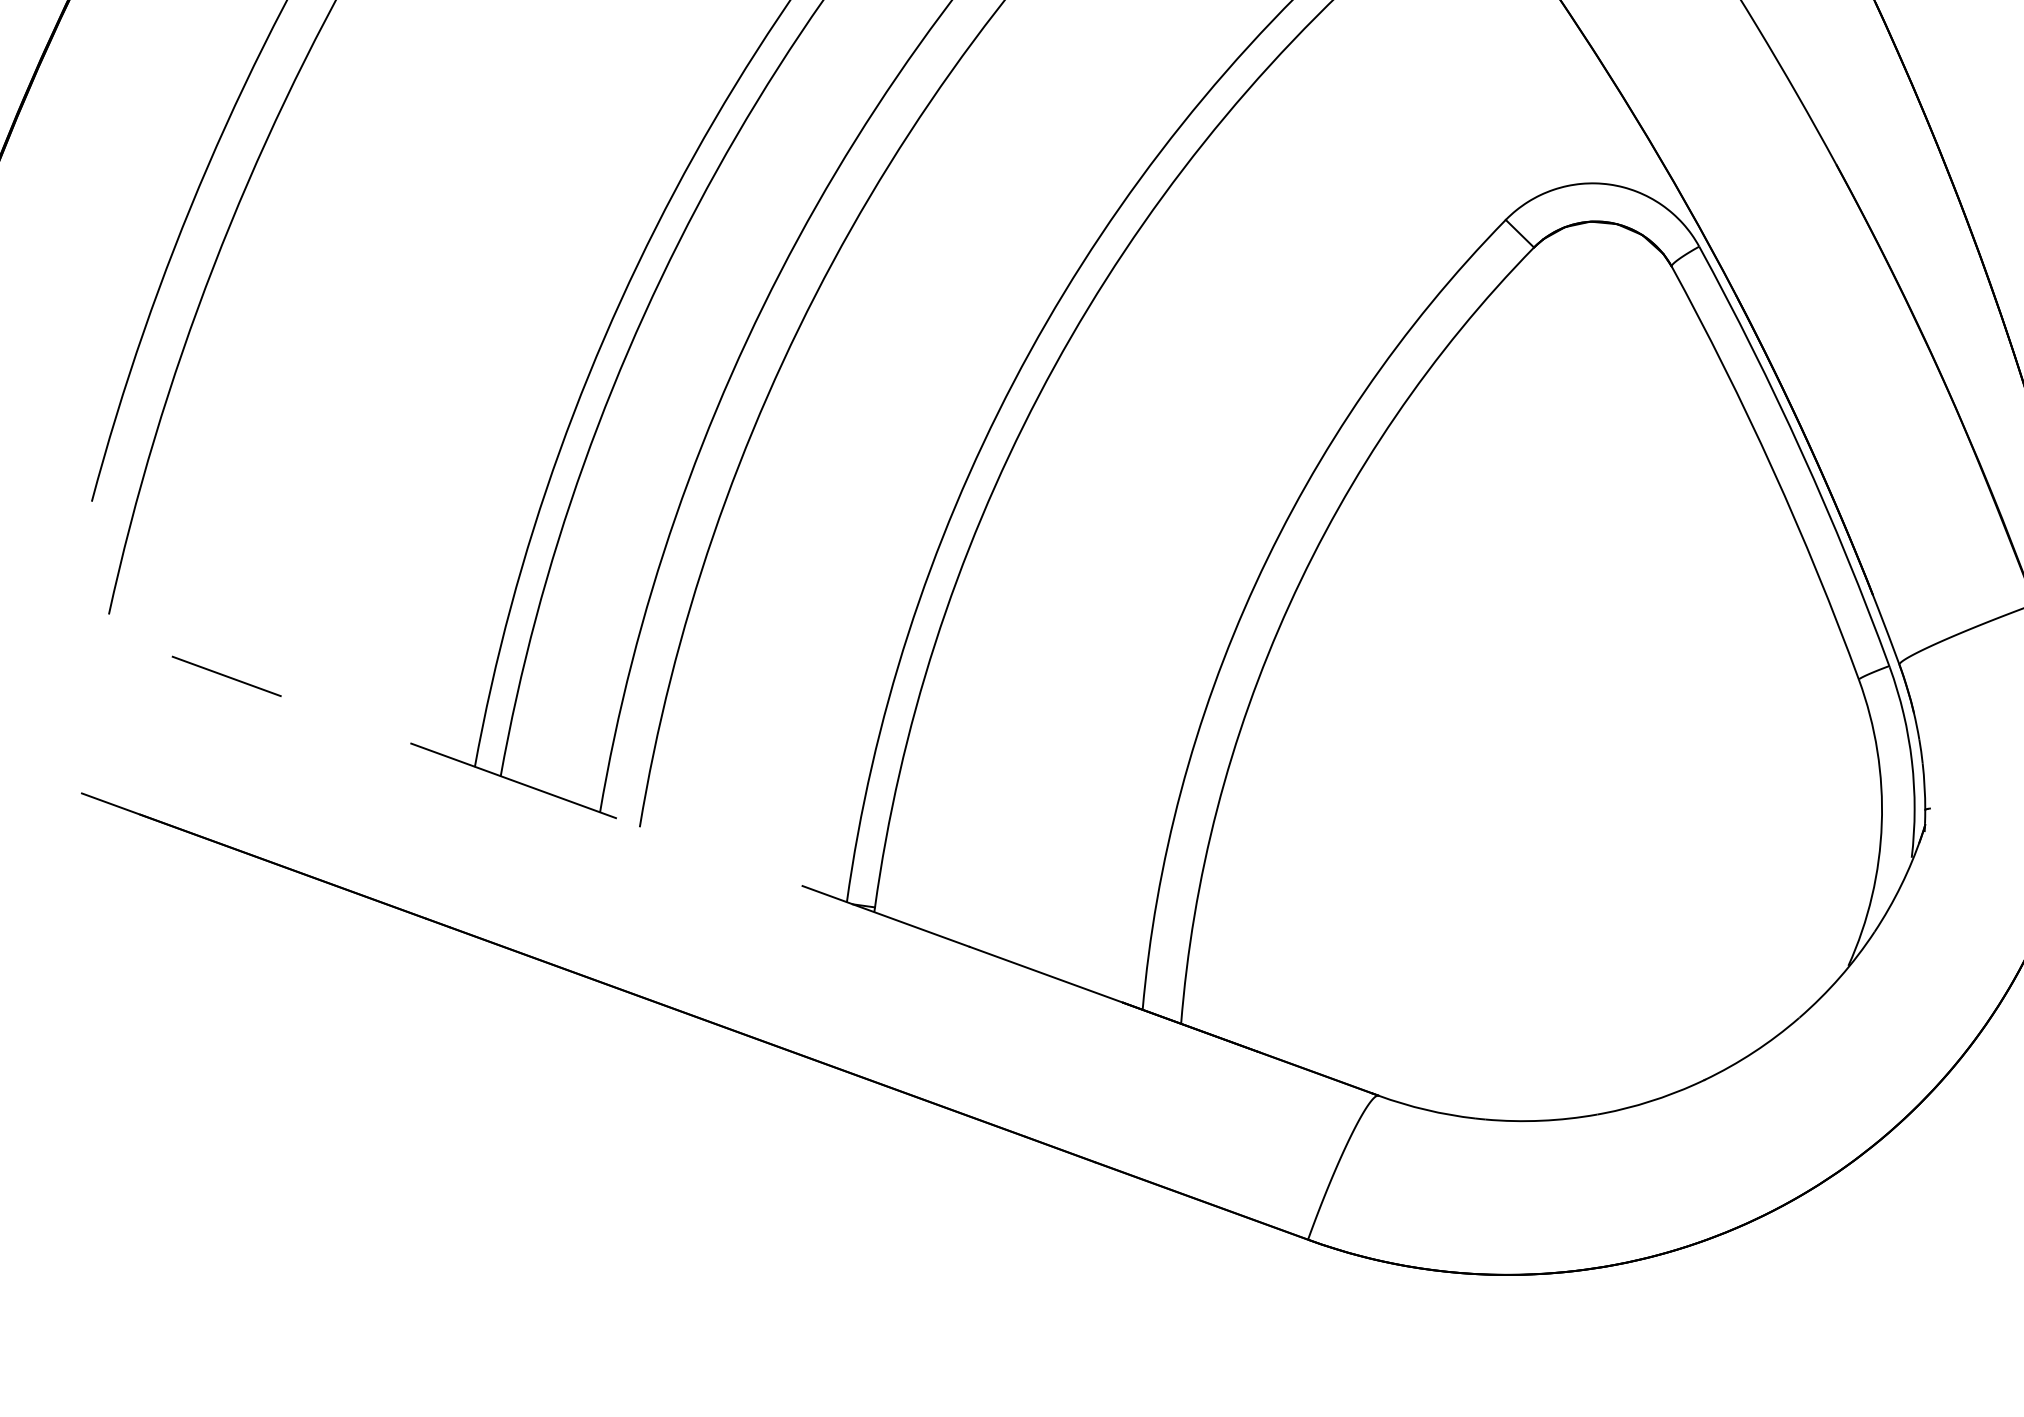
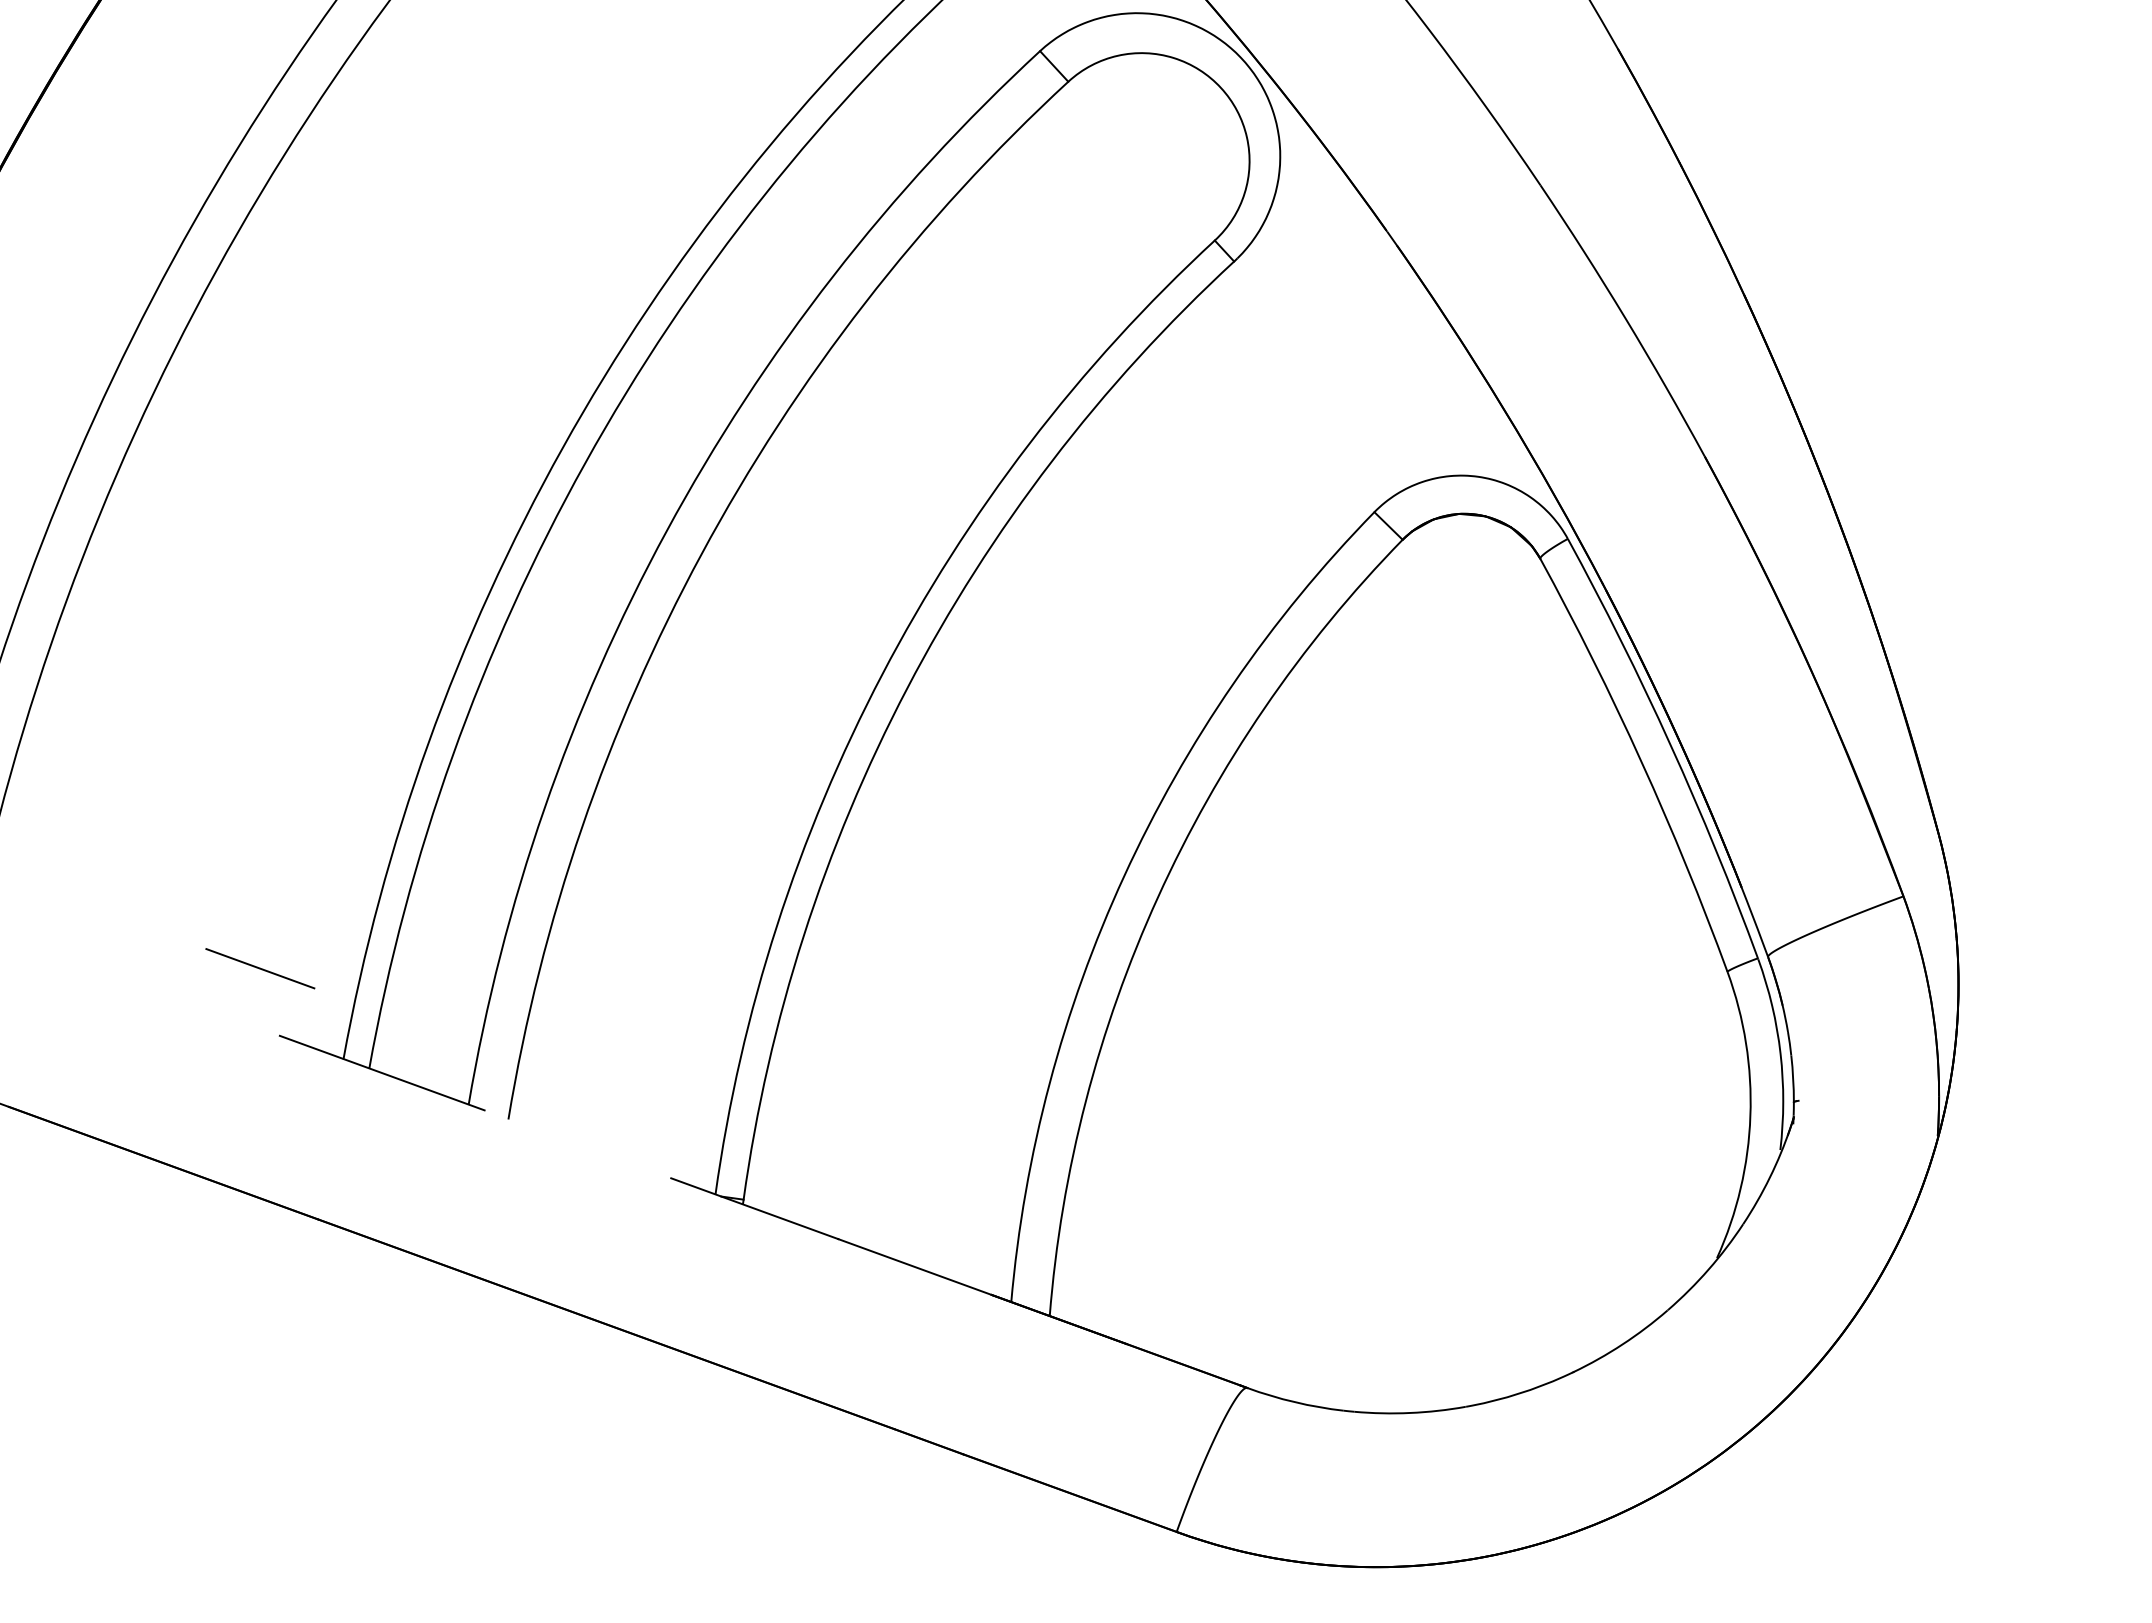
line: (226, 676) -> (260, 968), moved

